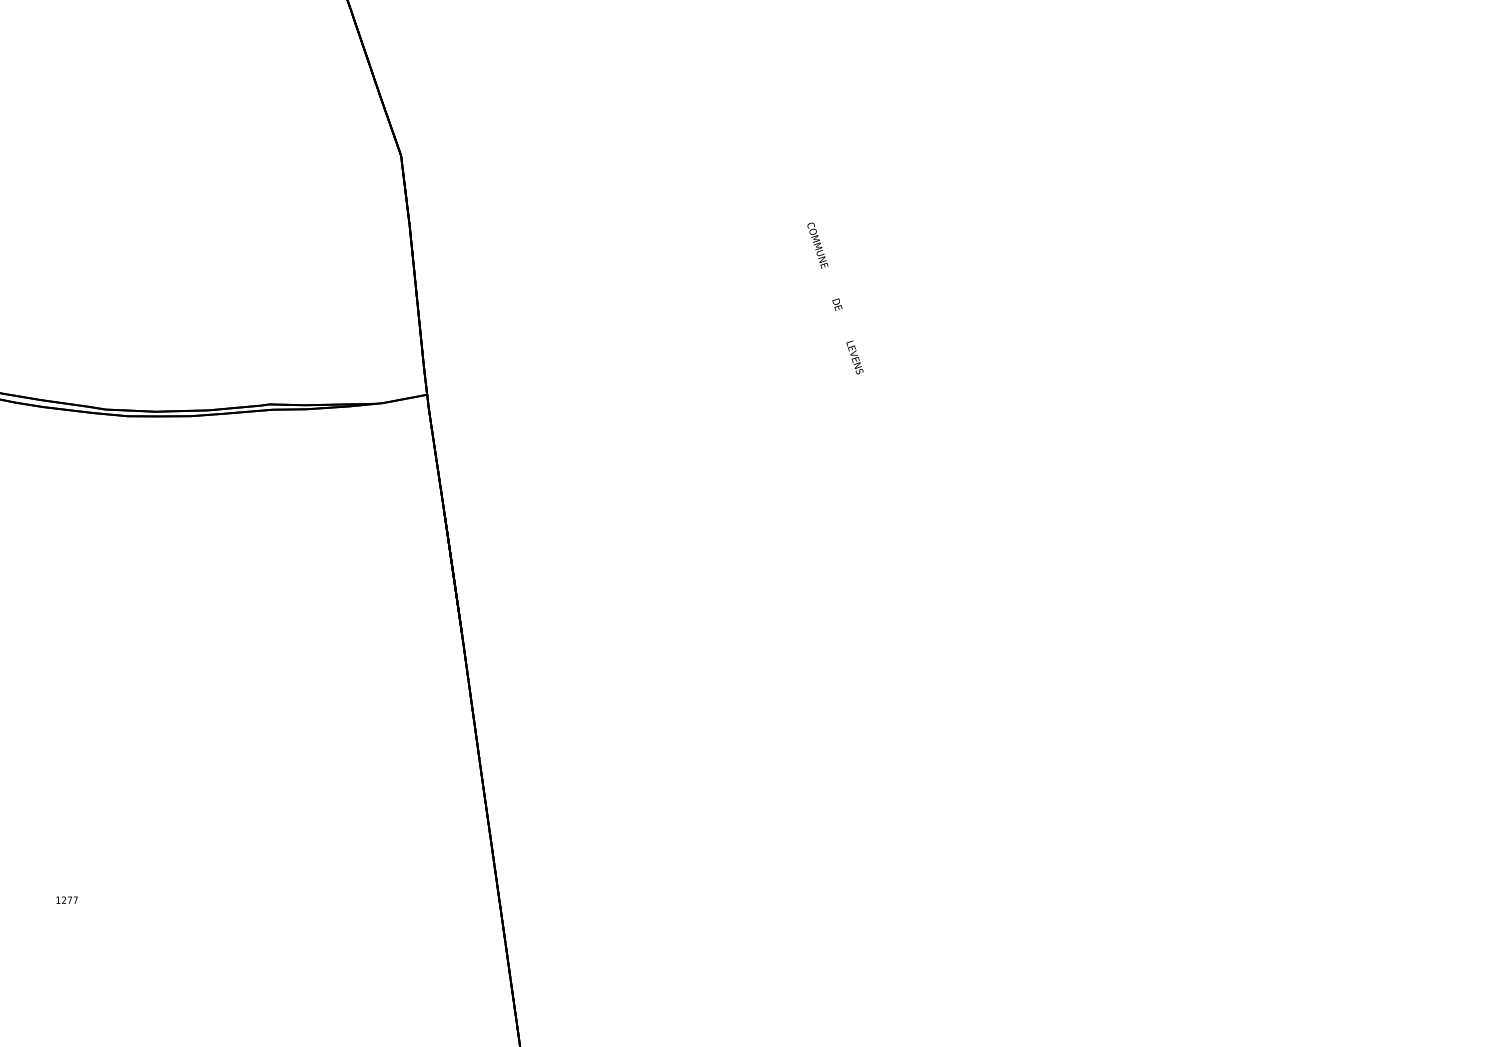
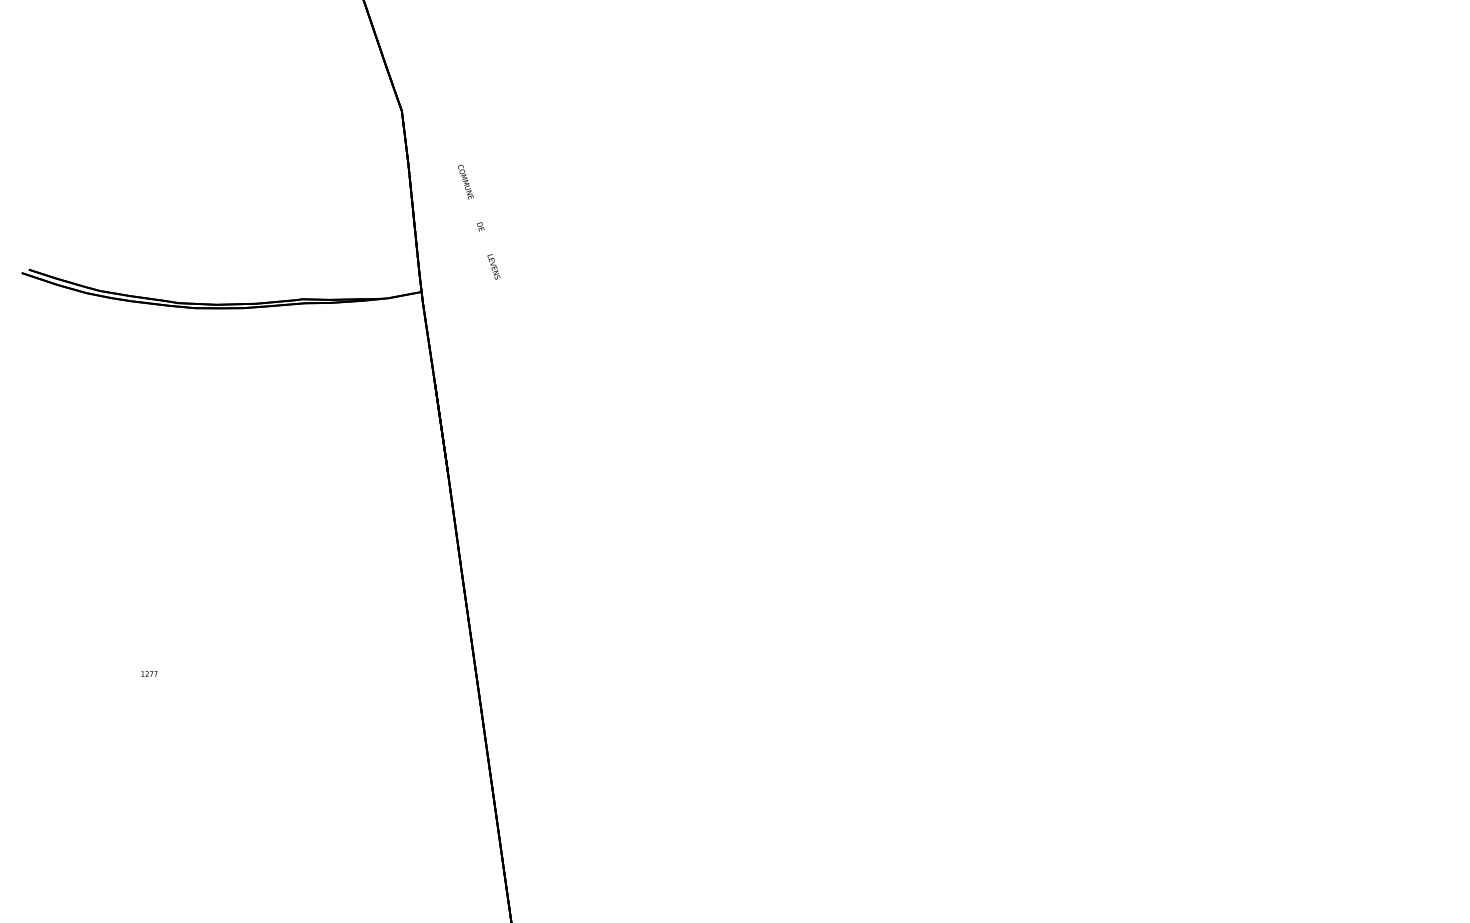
text: (835, 298) -> (479, 222), moved

